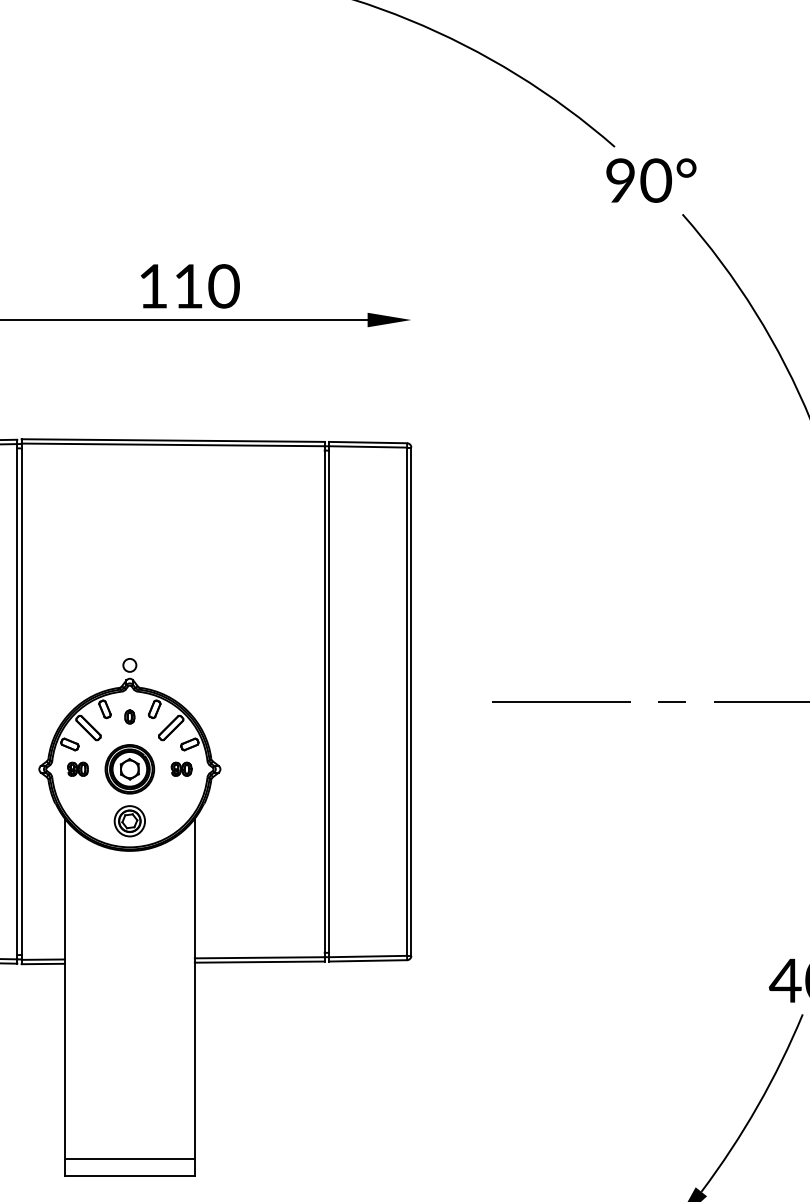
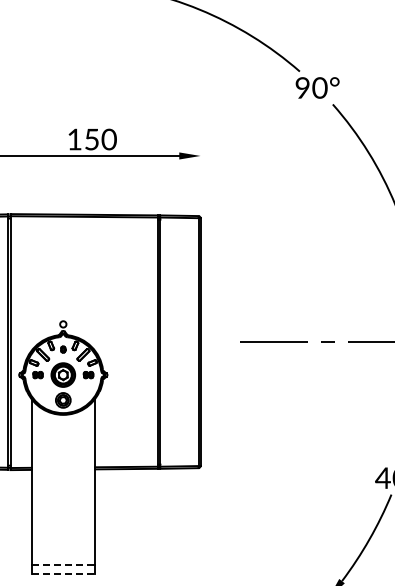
text: (187, 286) -> (91, 139), 110 -> 150
line: (130, 1159) -> (63, 565), solid -> dashed
line: (130, 1176) -> (63, 573), solid -> dashed

